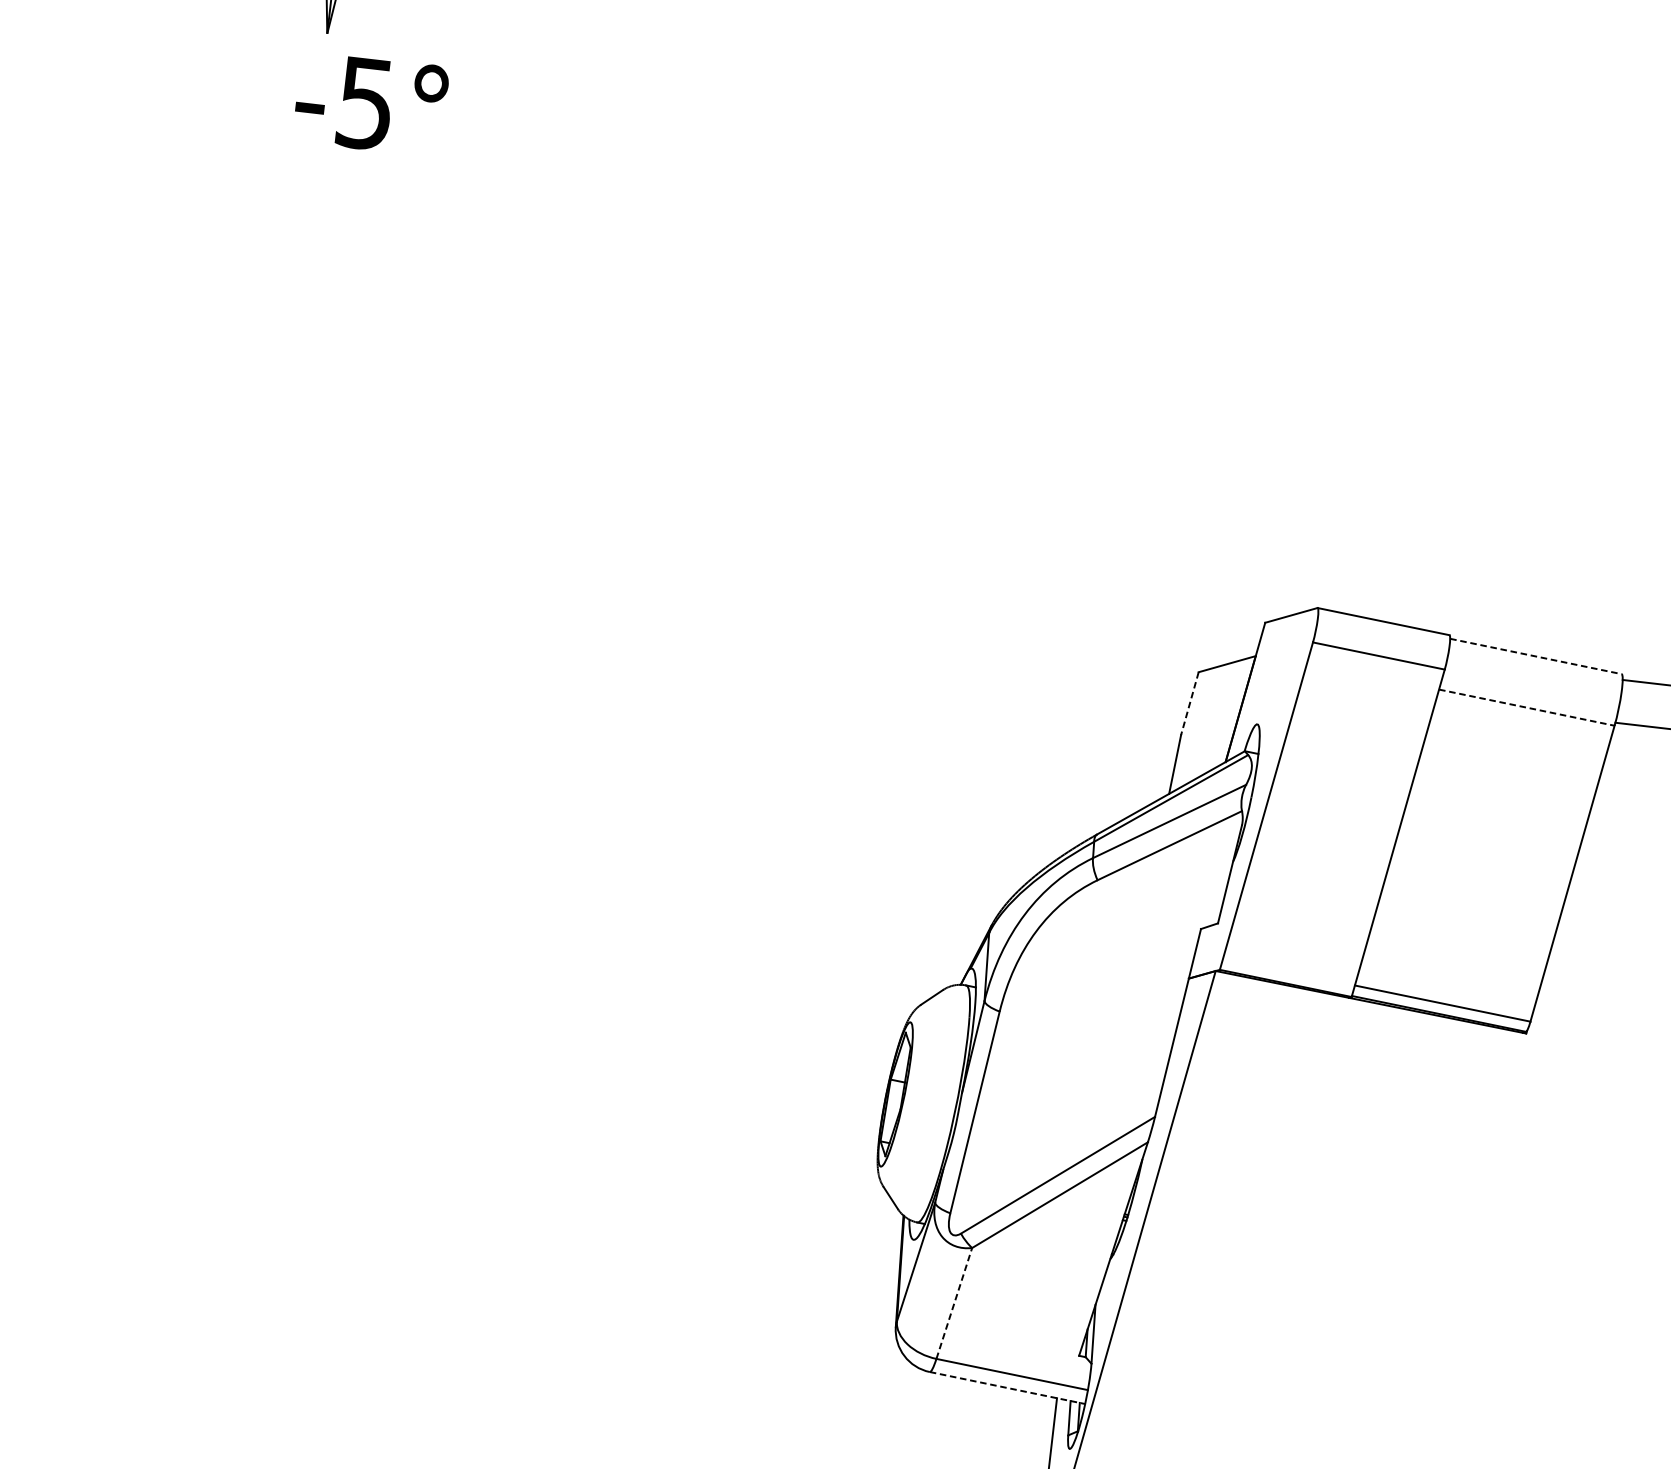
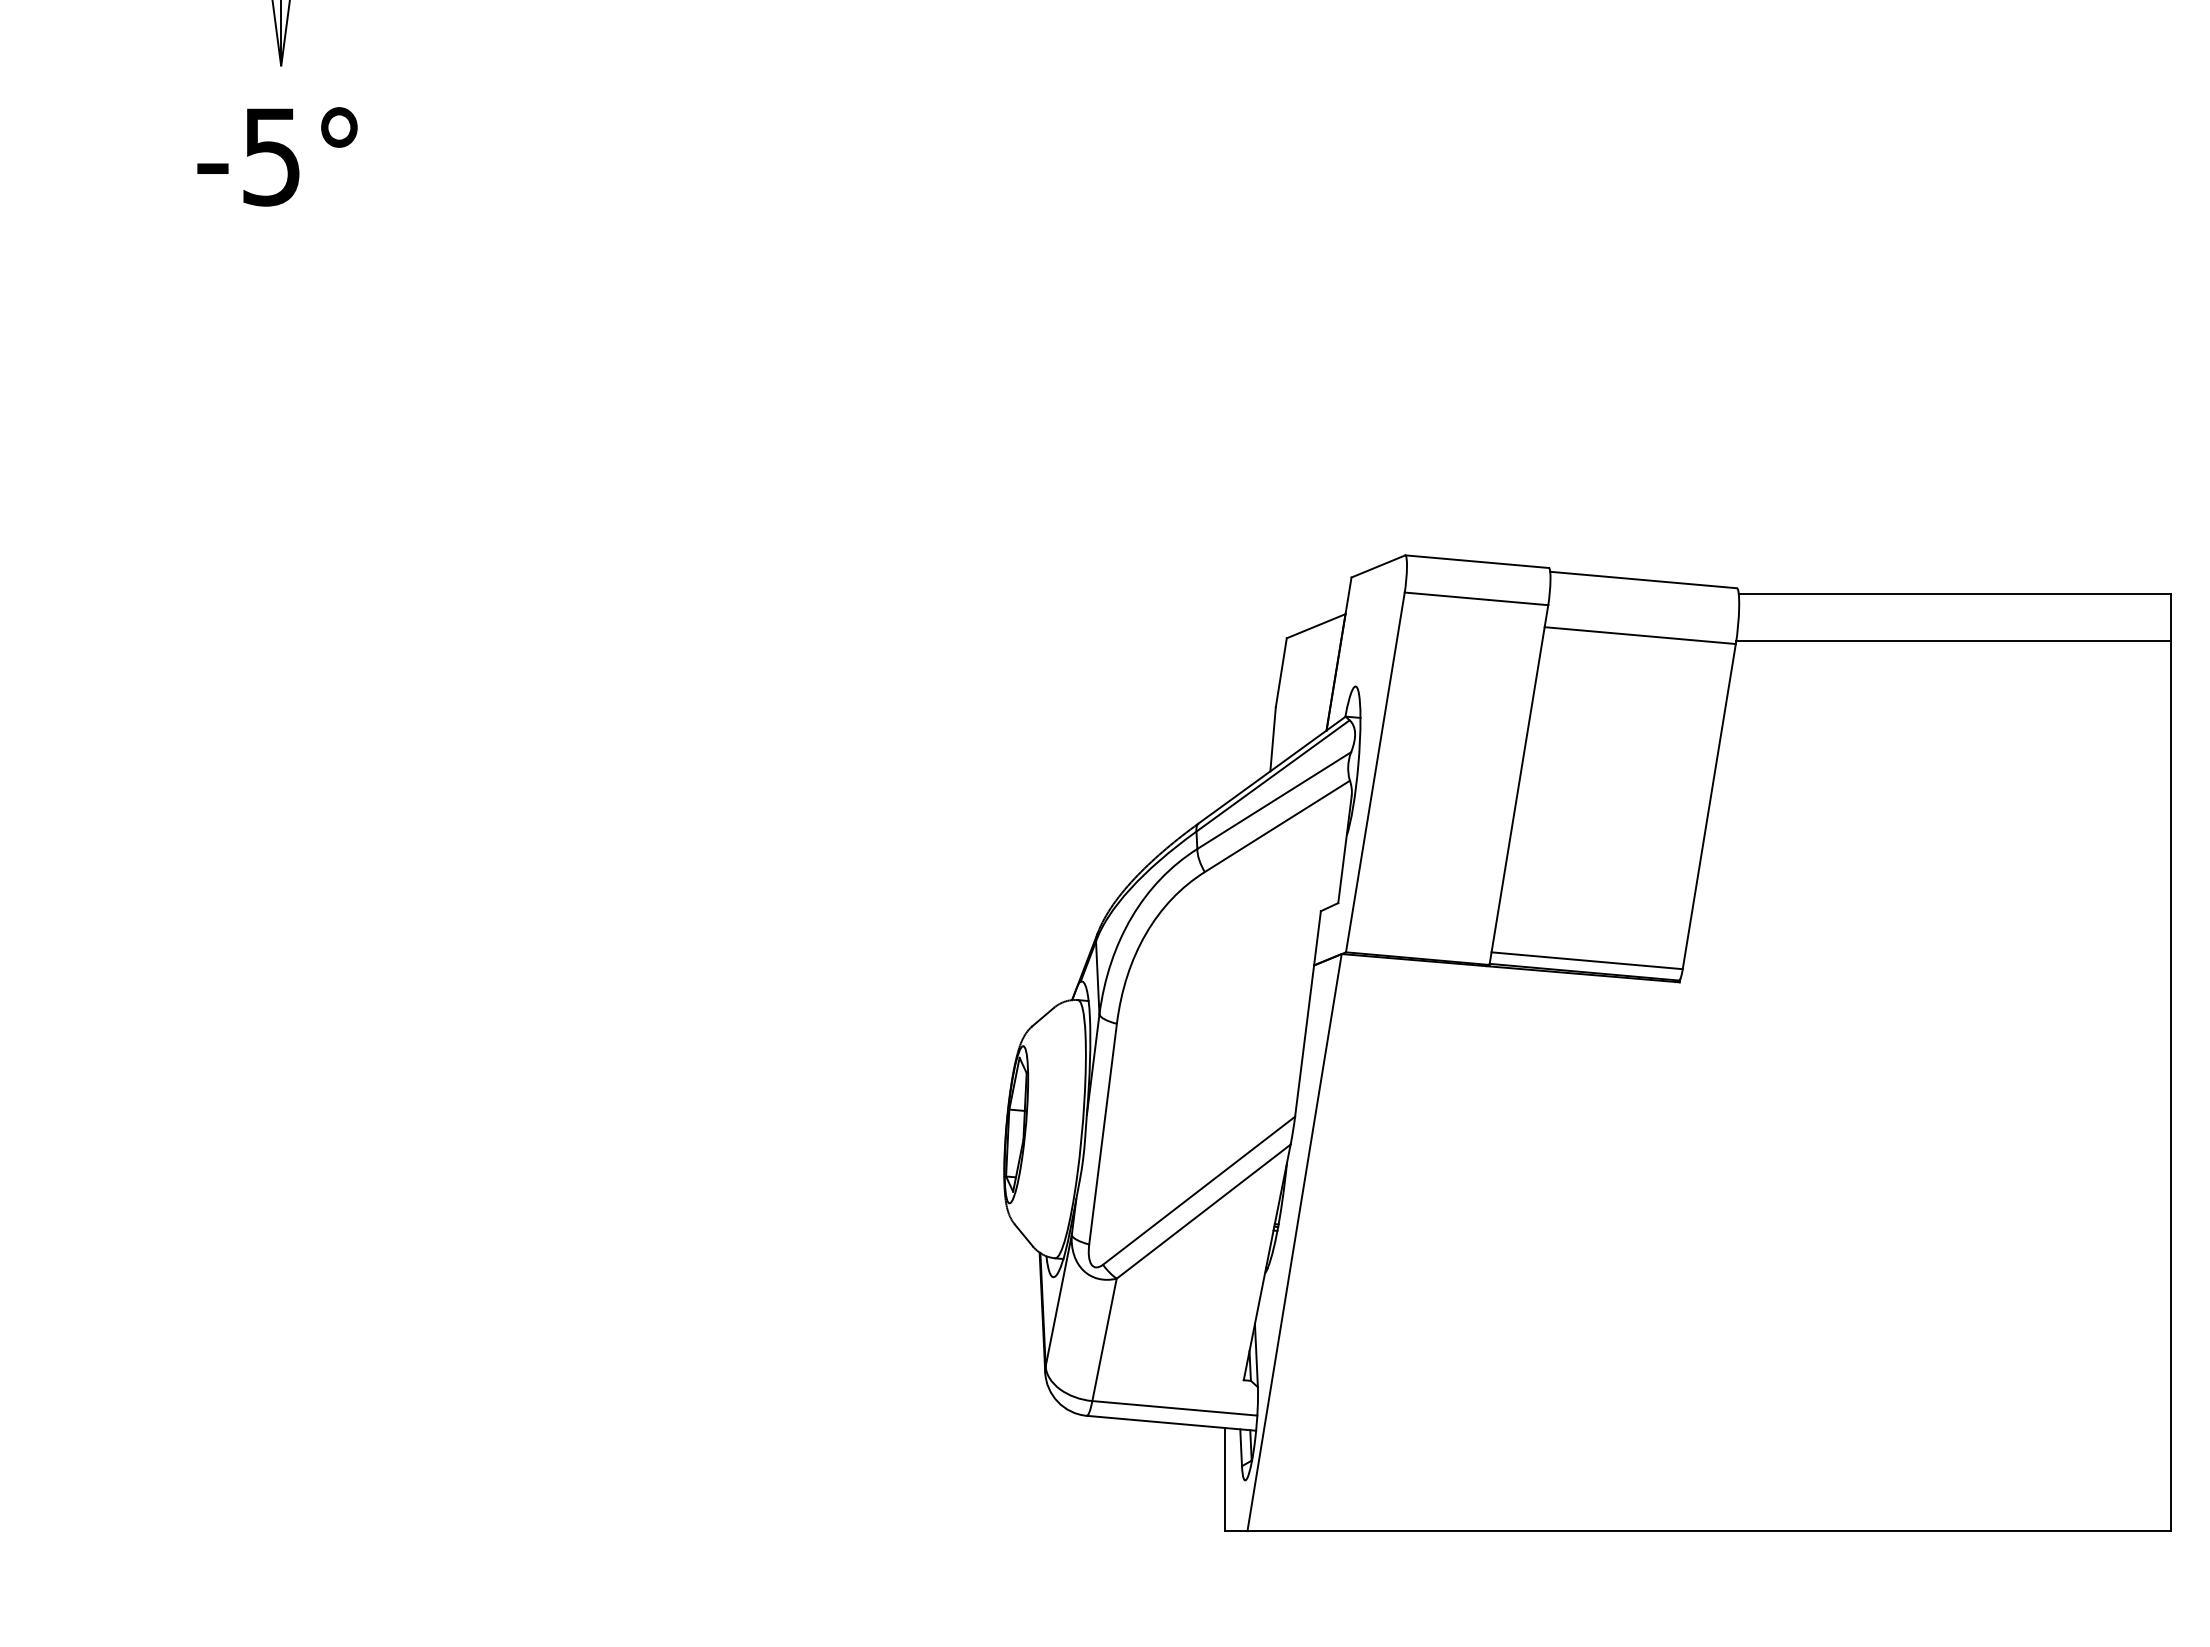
text: (371, 103) -> (277, 156), moved
line: (1535, 656) -> (1643, 580), dashed -> solid
line: (1190, 703) -> (1281, 672), dashed -> solid
line: (1527, 707) -> (1640, 635), dashed -> solid
line: (954, 1303) -> (1104, 1339), dashed -> solid
line: (1007, 1388) -> (1171, 1423), dashed -> solid

